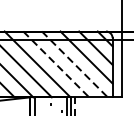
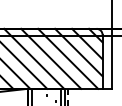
line: (56, 65) -> (51, 59), dashed -> solid
line: (75, 65) -> (68, 59), dashed -> solid

